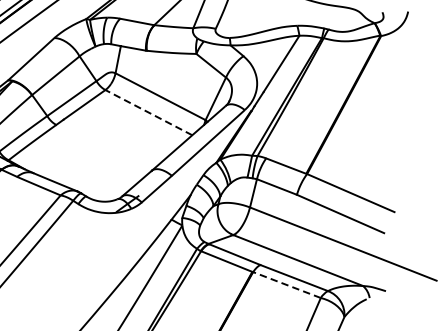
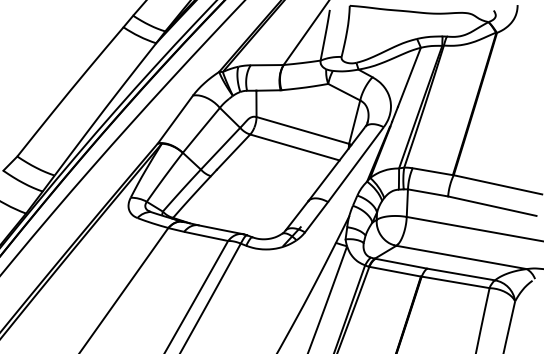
line: (148, 112) -> (294, 147), dashed -> solid
line: (286, 285) -> (455, 282), dashed -> solid

